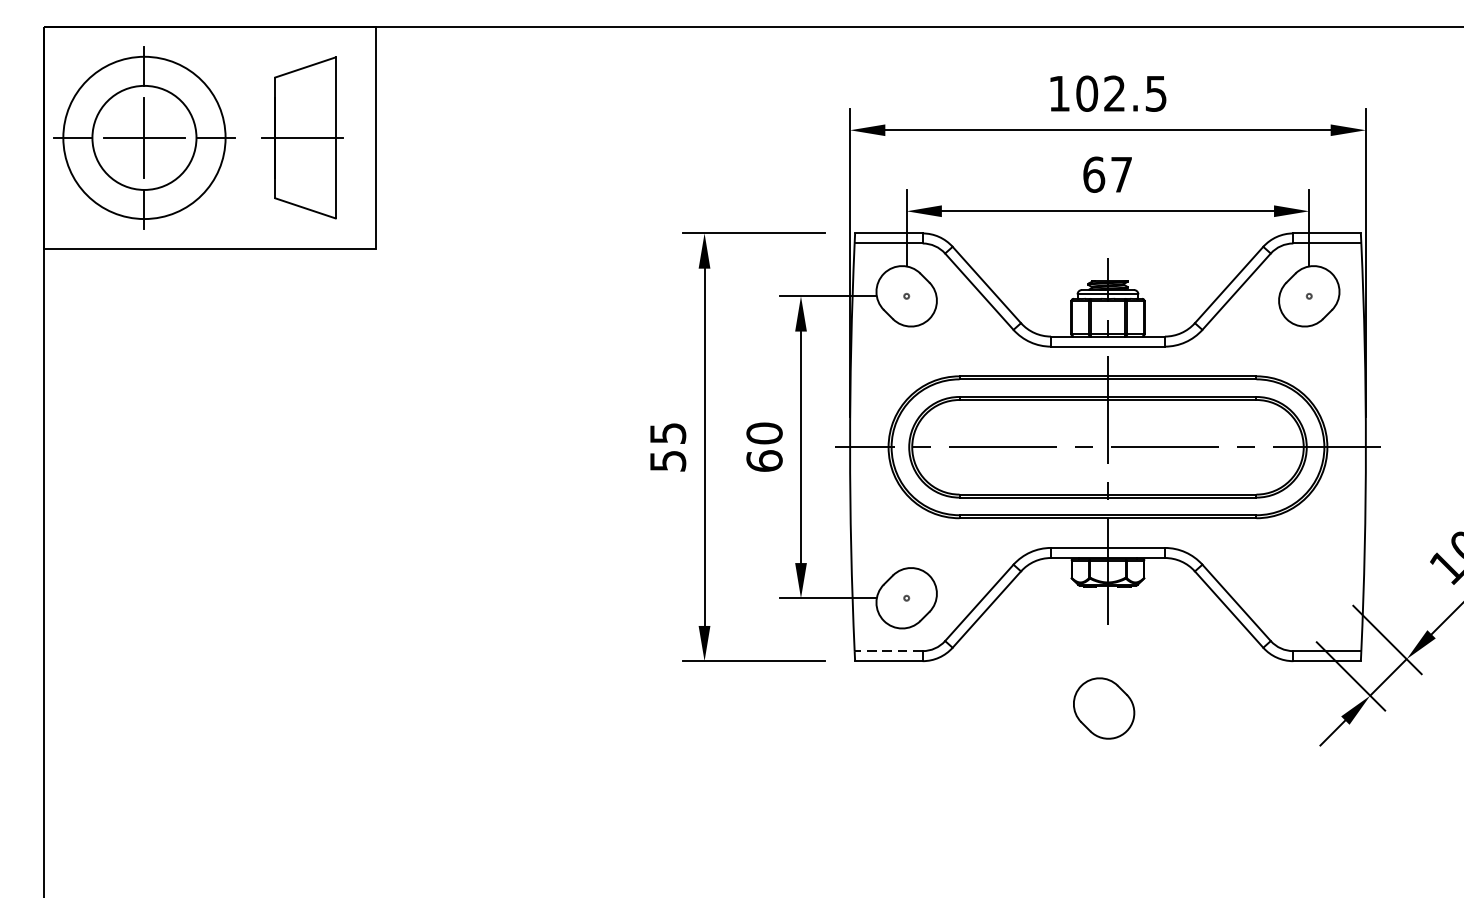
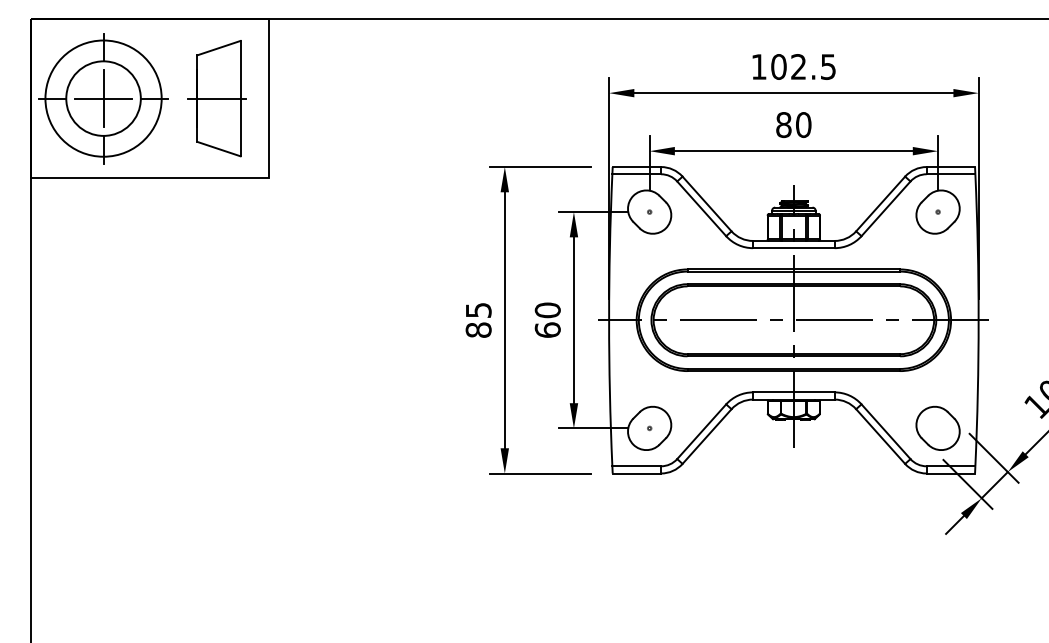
text: (1107, 175) -> (793, 125), 67 -> 80
text: (667, 460) -> (478, 329), 55 -> 85
line: (888, 651) -> (636, 466), dashed -> solid
part: (1103, 707) -> (937, 427), moved

